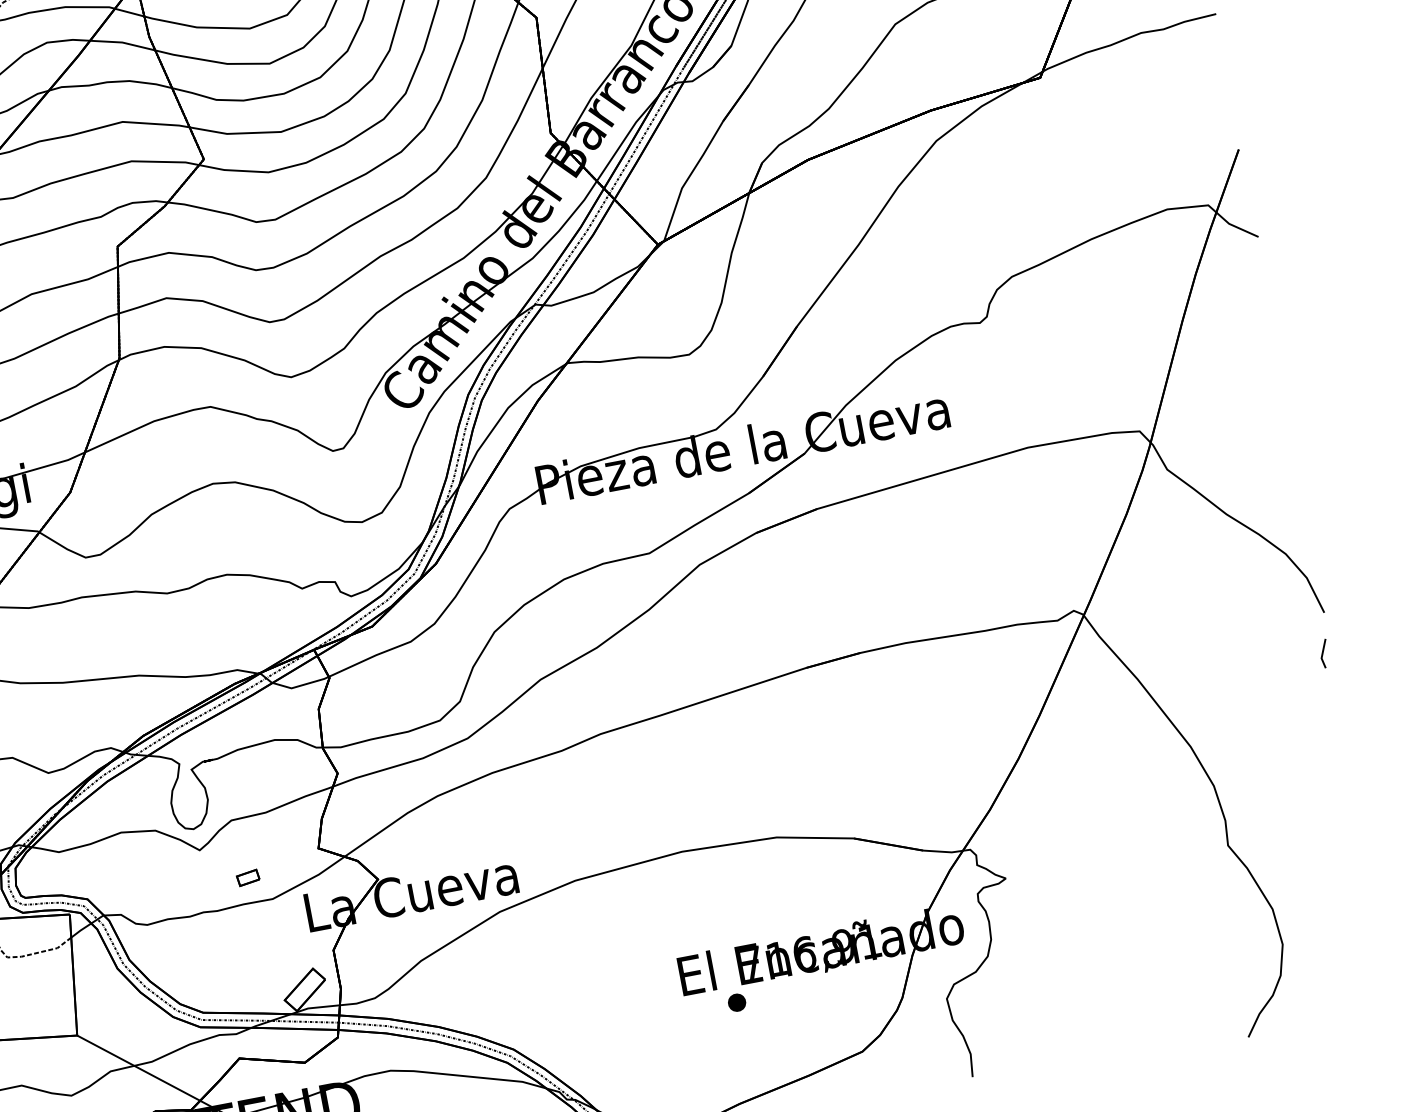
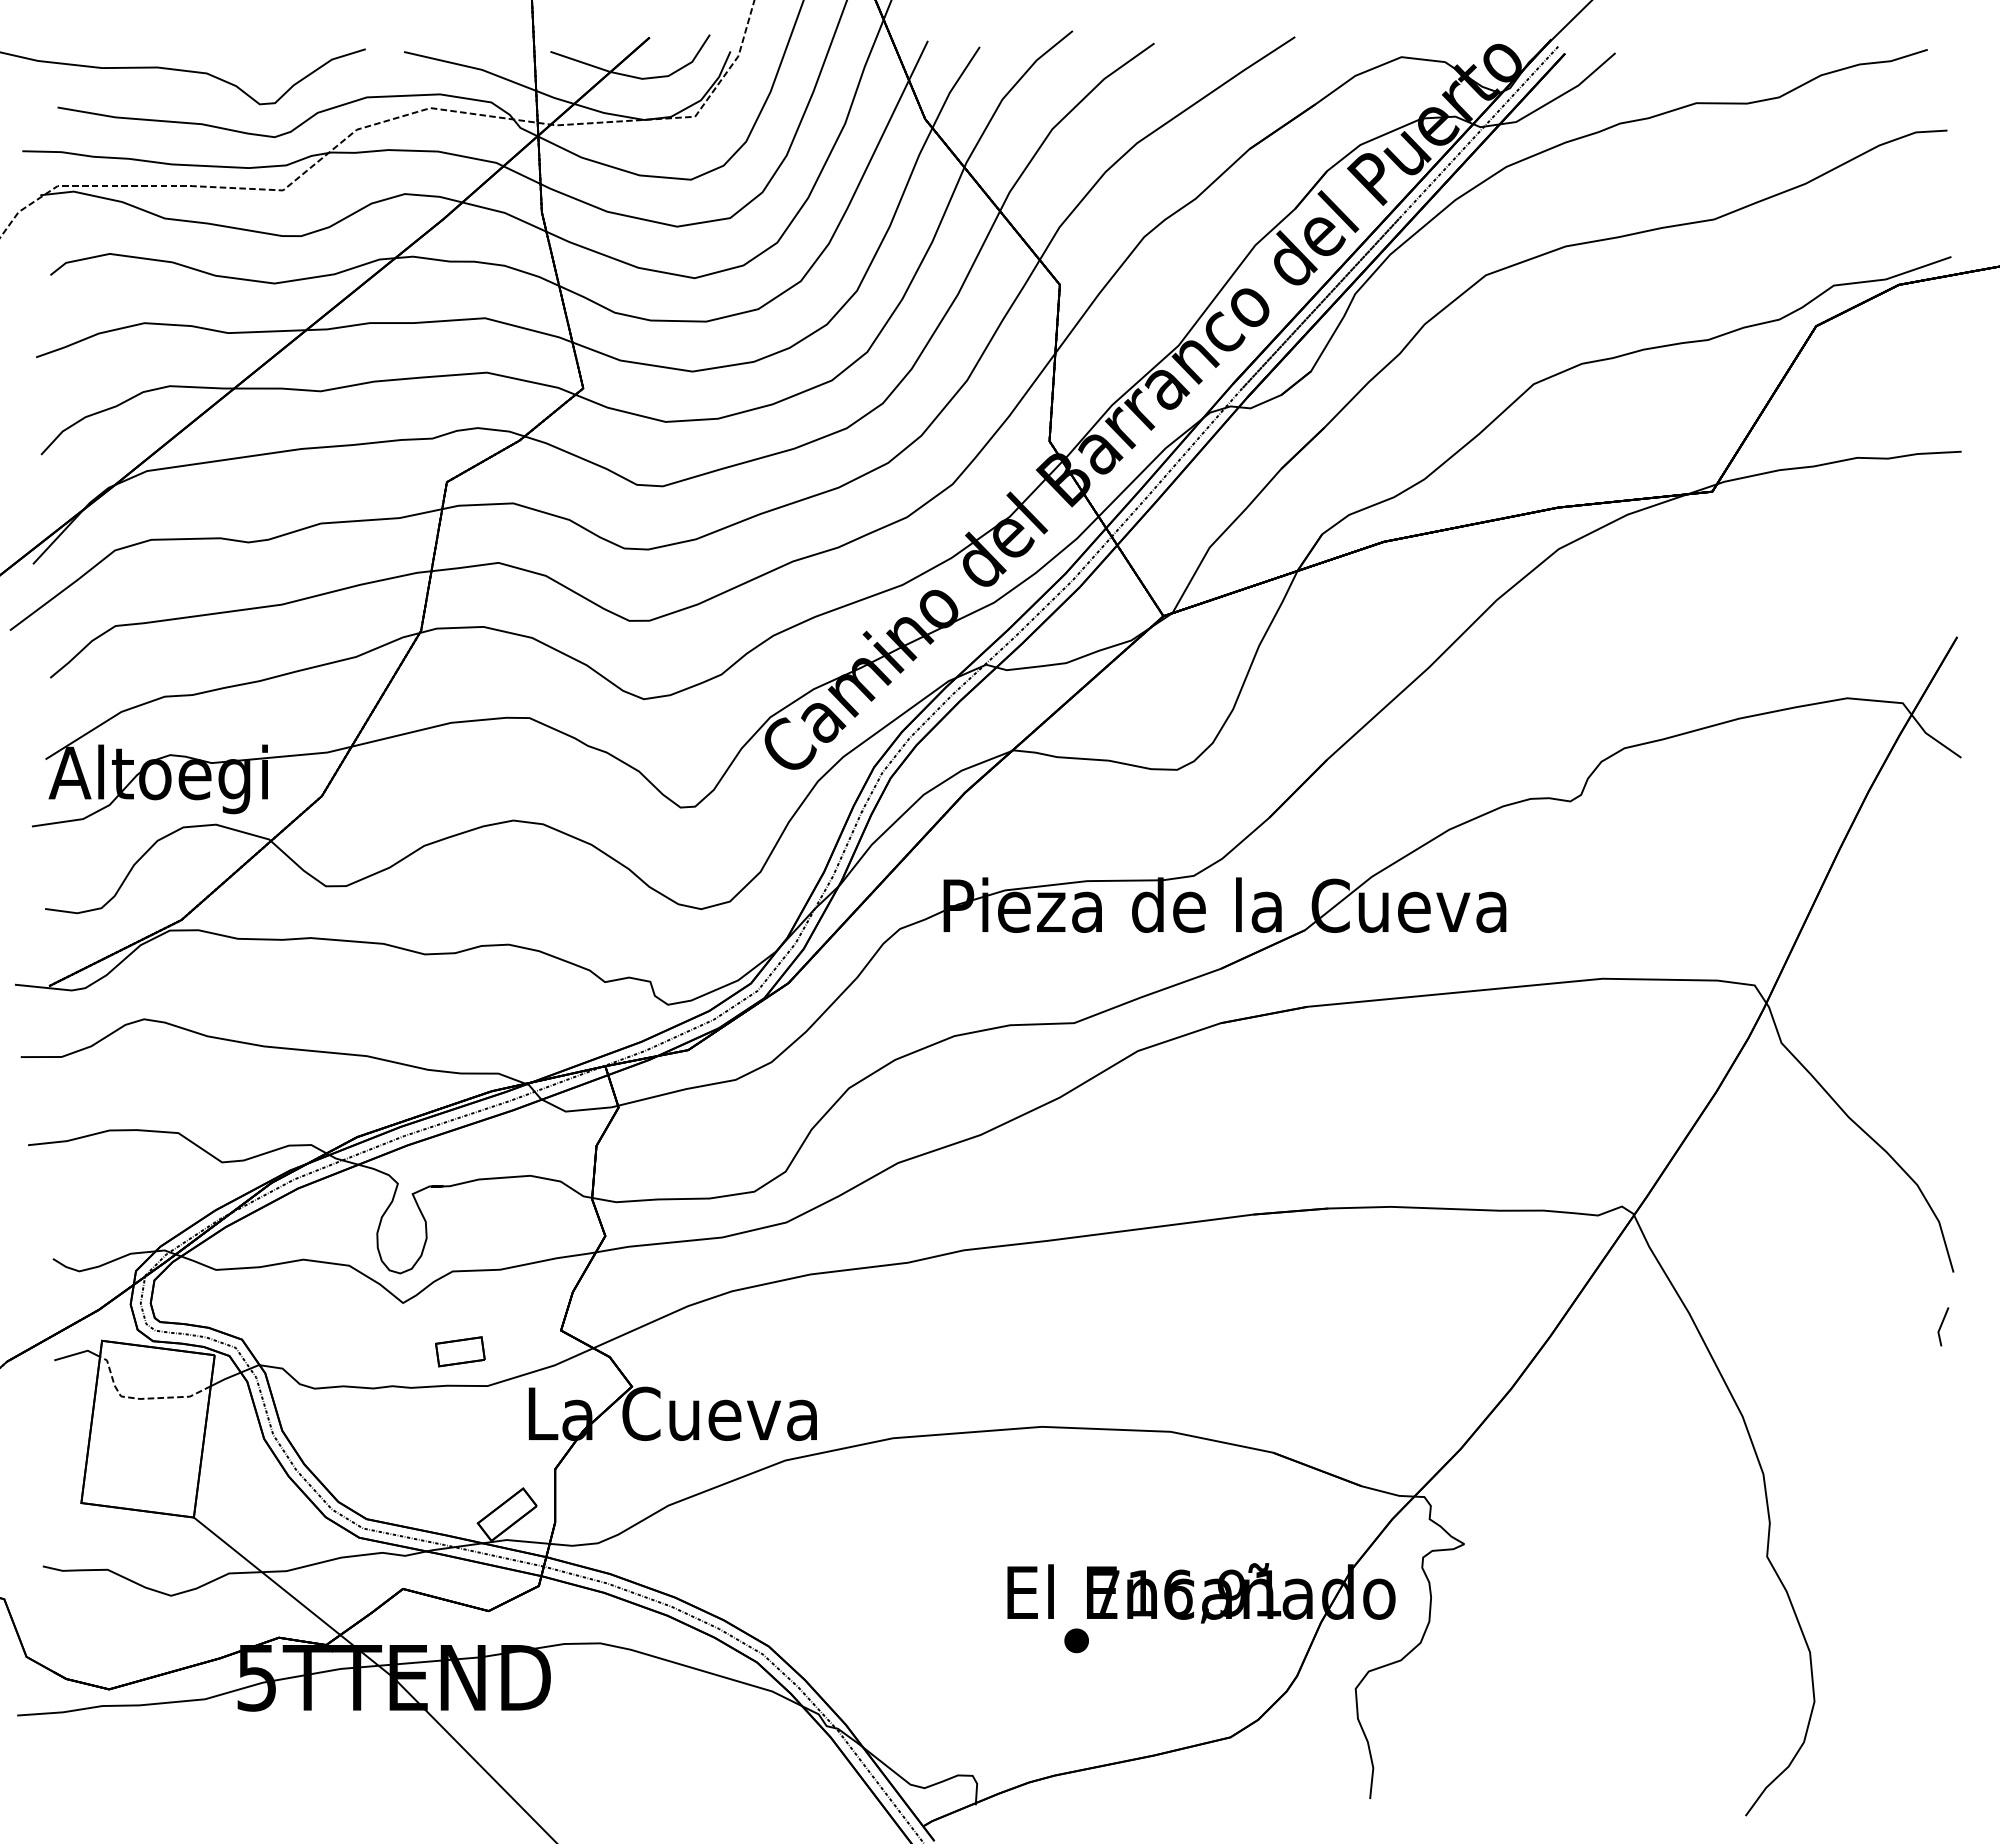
part: (248, 877) -> (460, 1351), size x1.67

